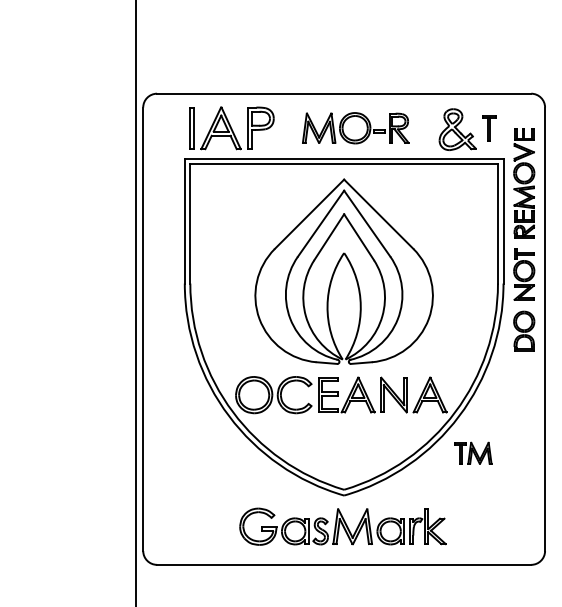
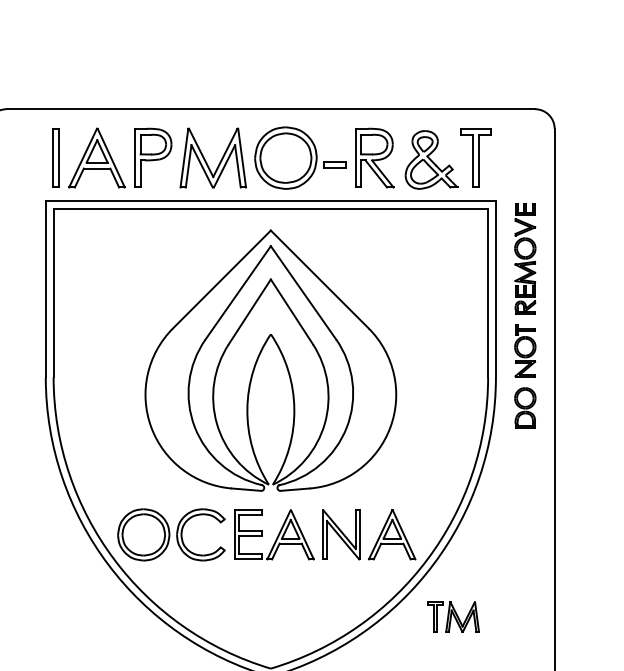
part: (355, 127) -> (286, 156), size x1.43
part: (488, 128) -> (474, 158), size x1.67
part: (524, 239) -> (525, 315), size x0.71

